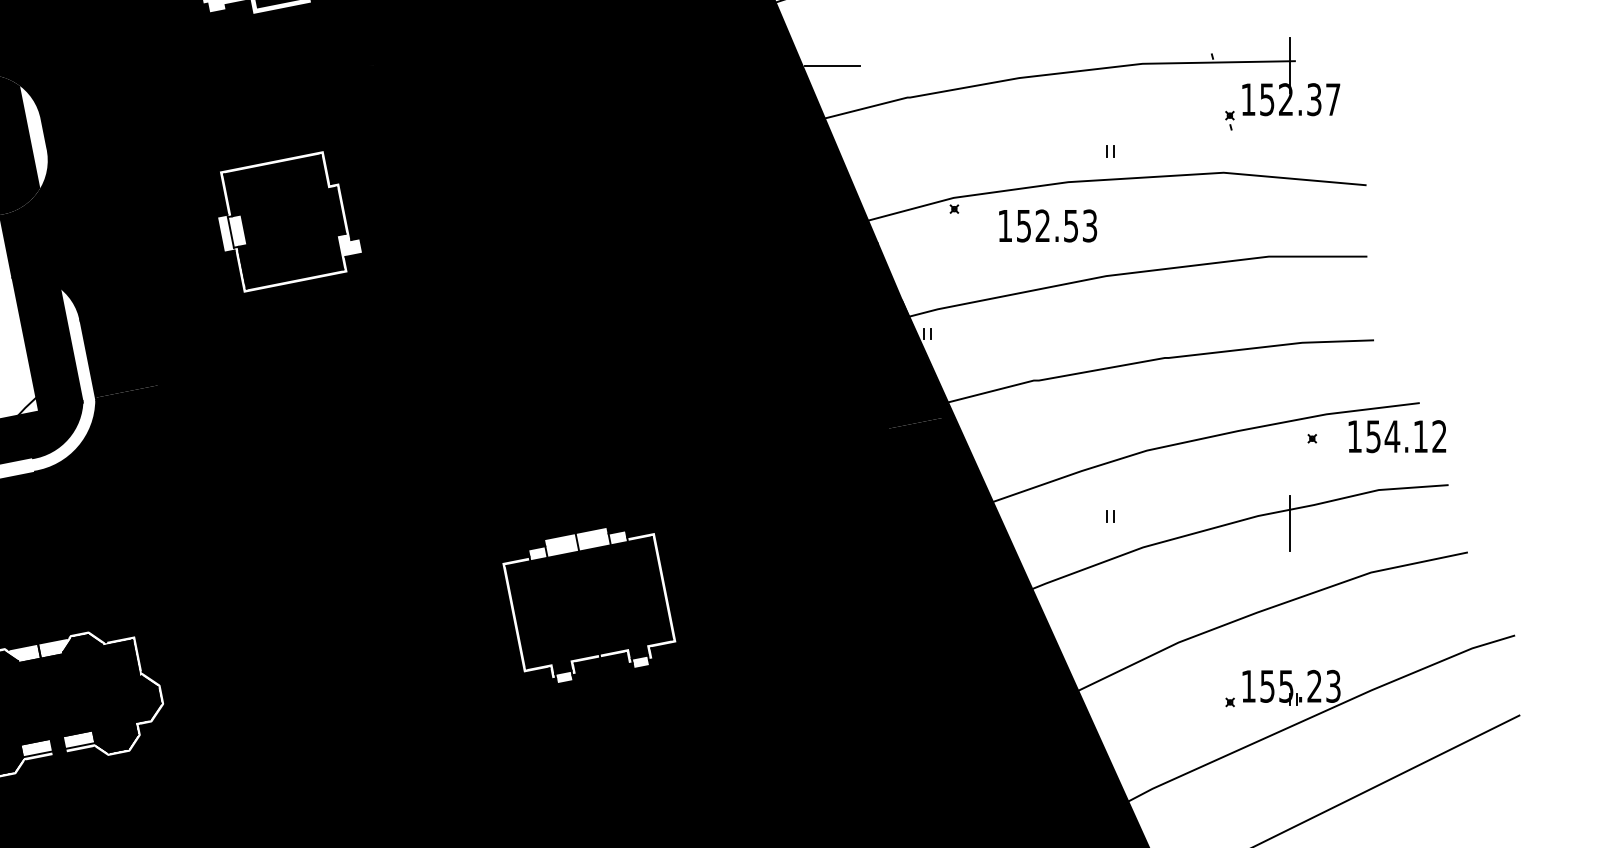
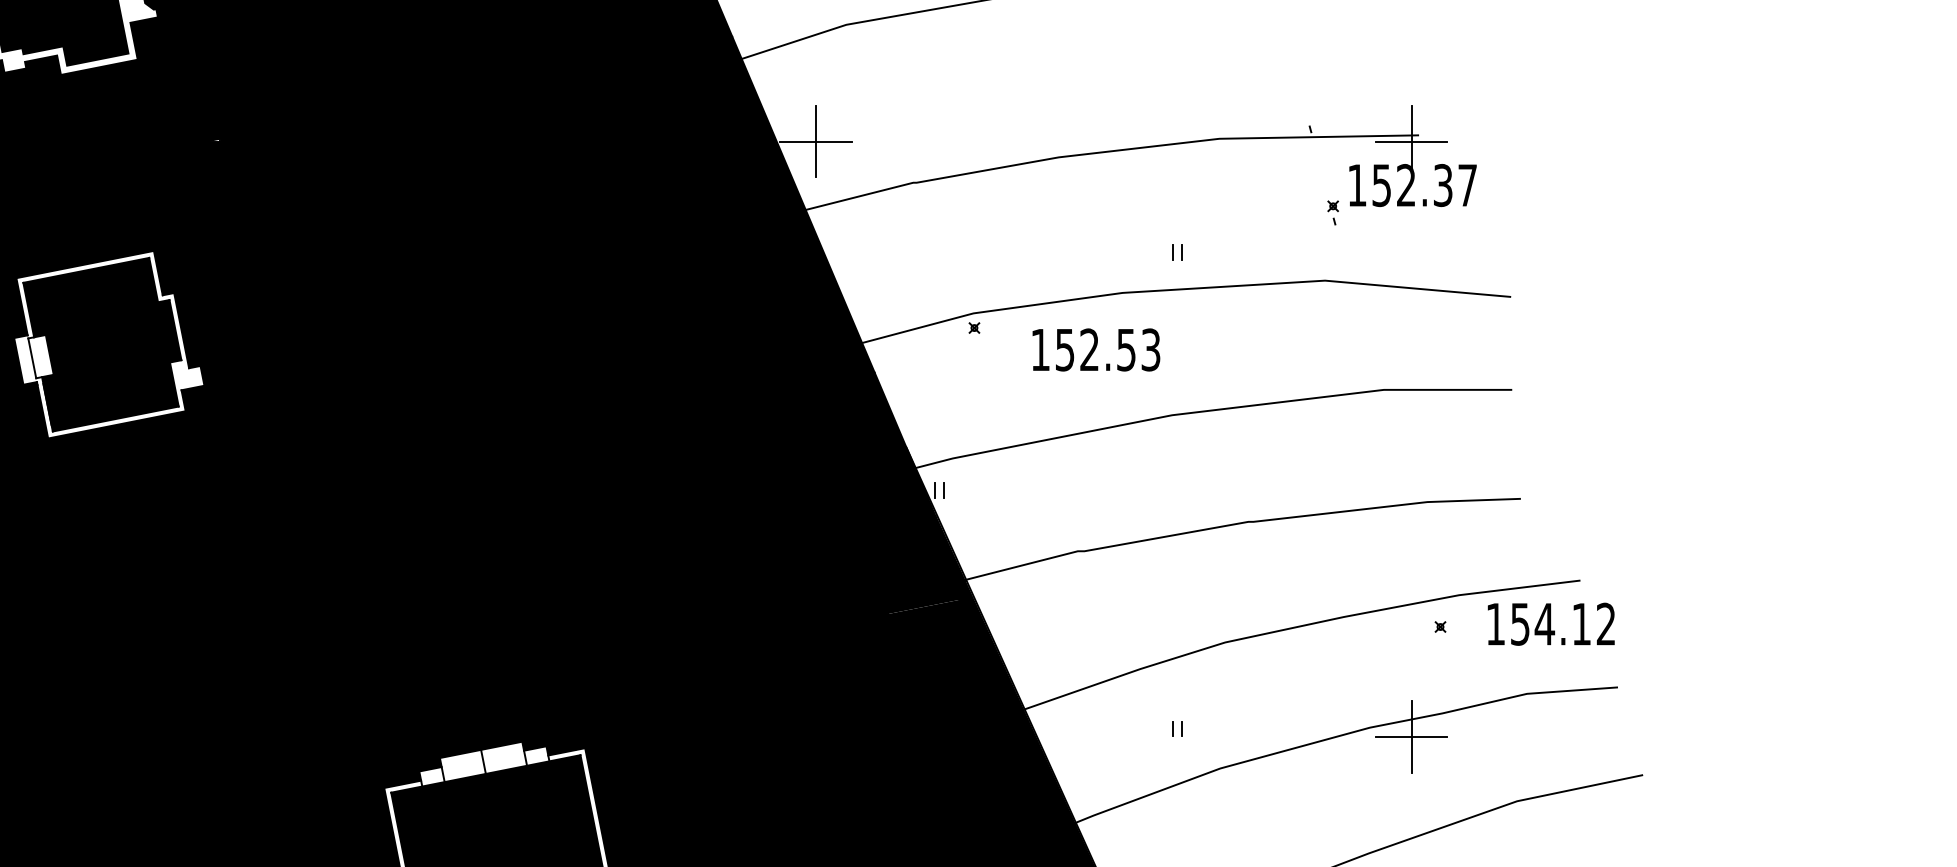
line: (832, 65) -> (815, 140), added
line: (1289, 65) -> (1410, 140), added
line: (1289, 523) -> (1410, 737), added

